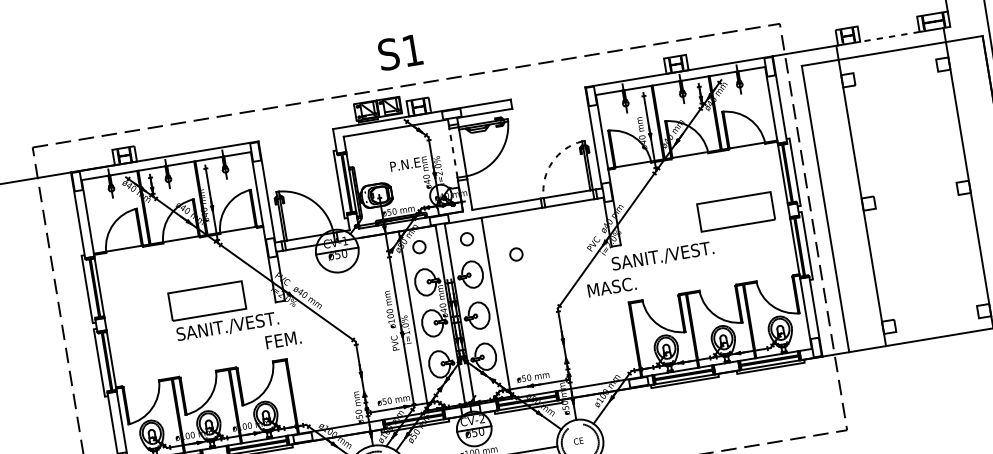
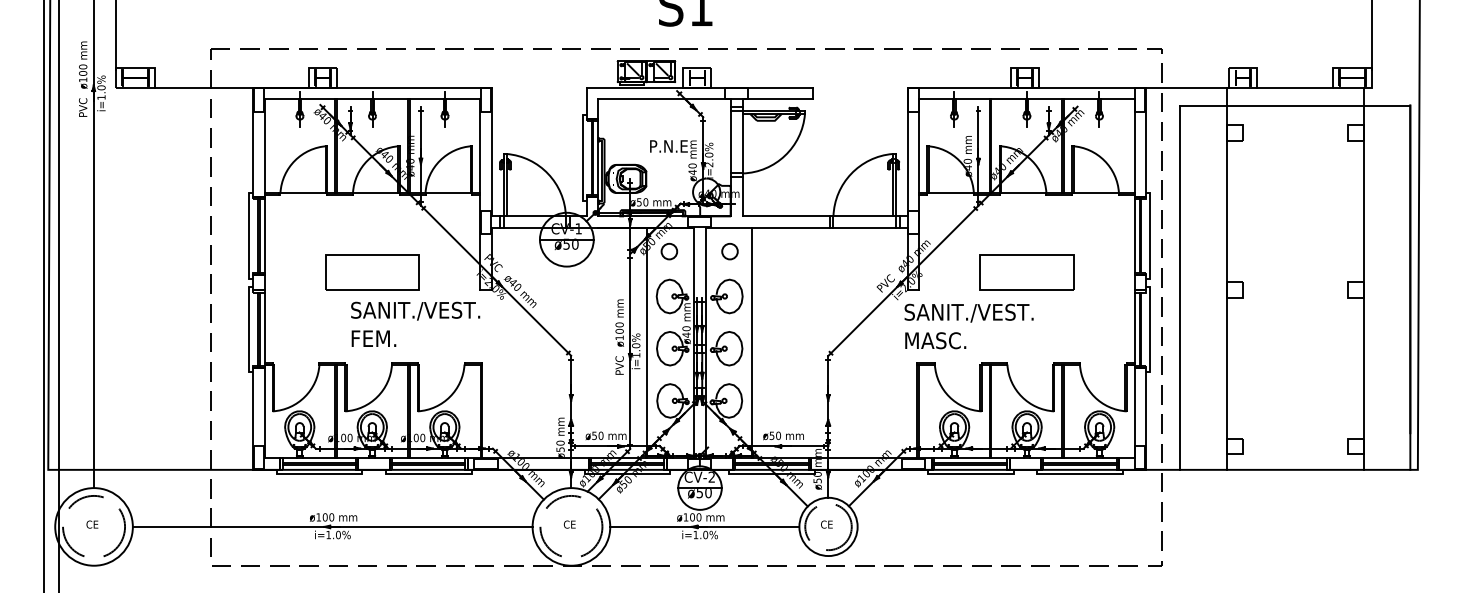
line: (890, 36) -> (1295, 87), dashed -> solid
line: (453, 152) -> (730, 141), dashed -> solid
arc: (552, 162) -> (851, 173), dashed -> solid
part: (735, 211) -> (1026, 272), moved
circle: (515, 254) -> (787, 280), removed
text: (611, 287) -> (935, 340), moved
part: (207, 300) -> (372, 272), moved
text: (283, 339) -> (373, 338), moved

